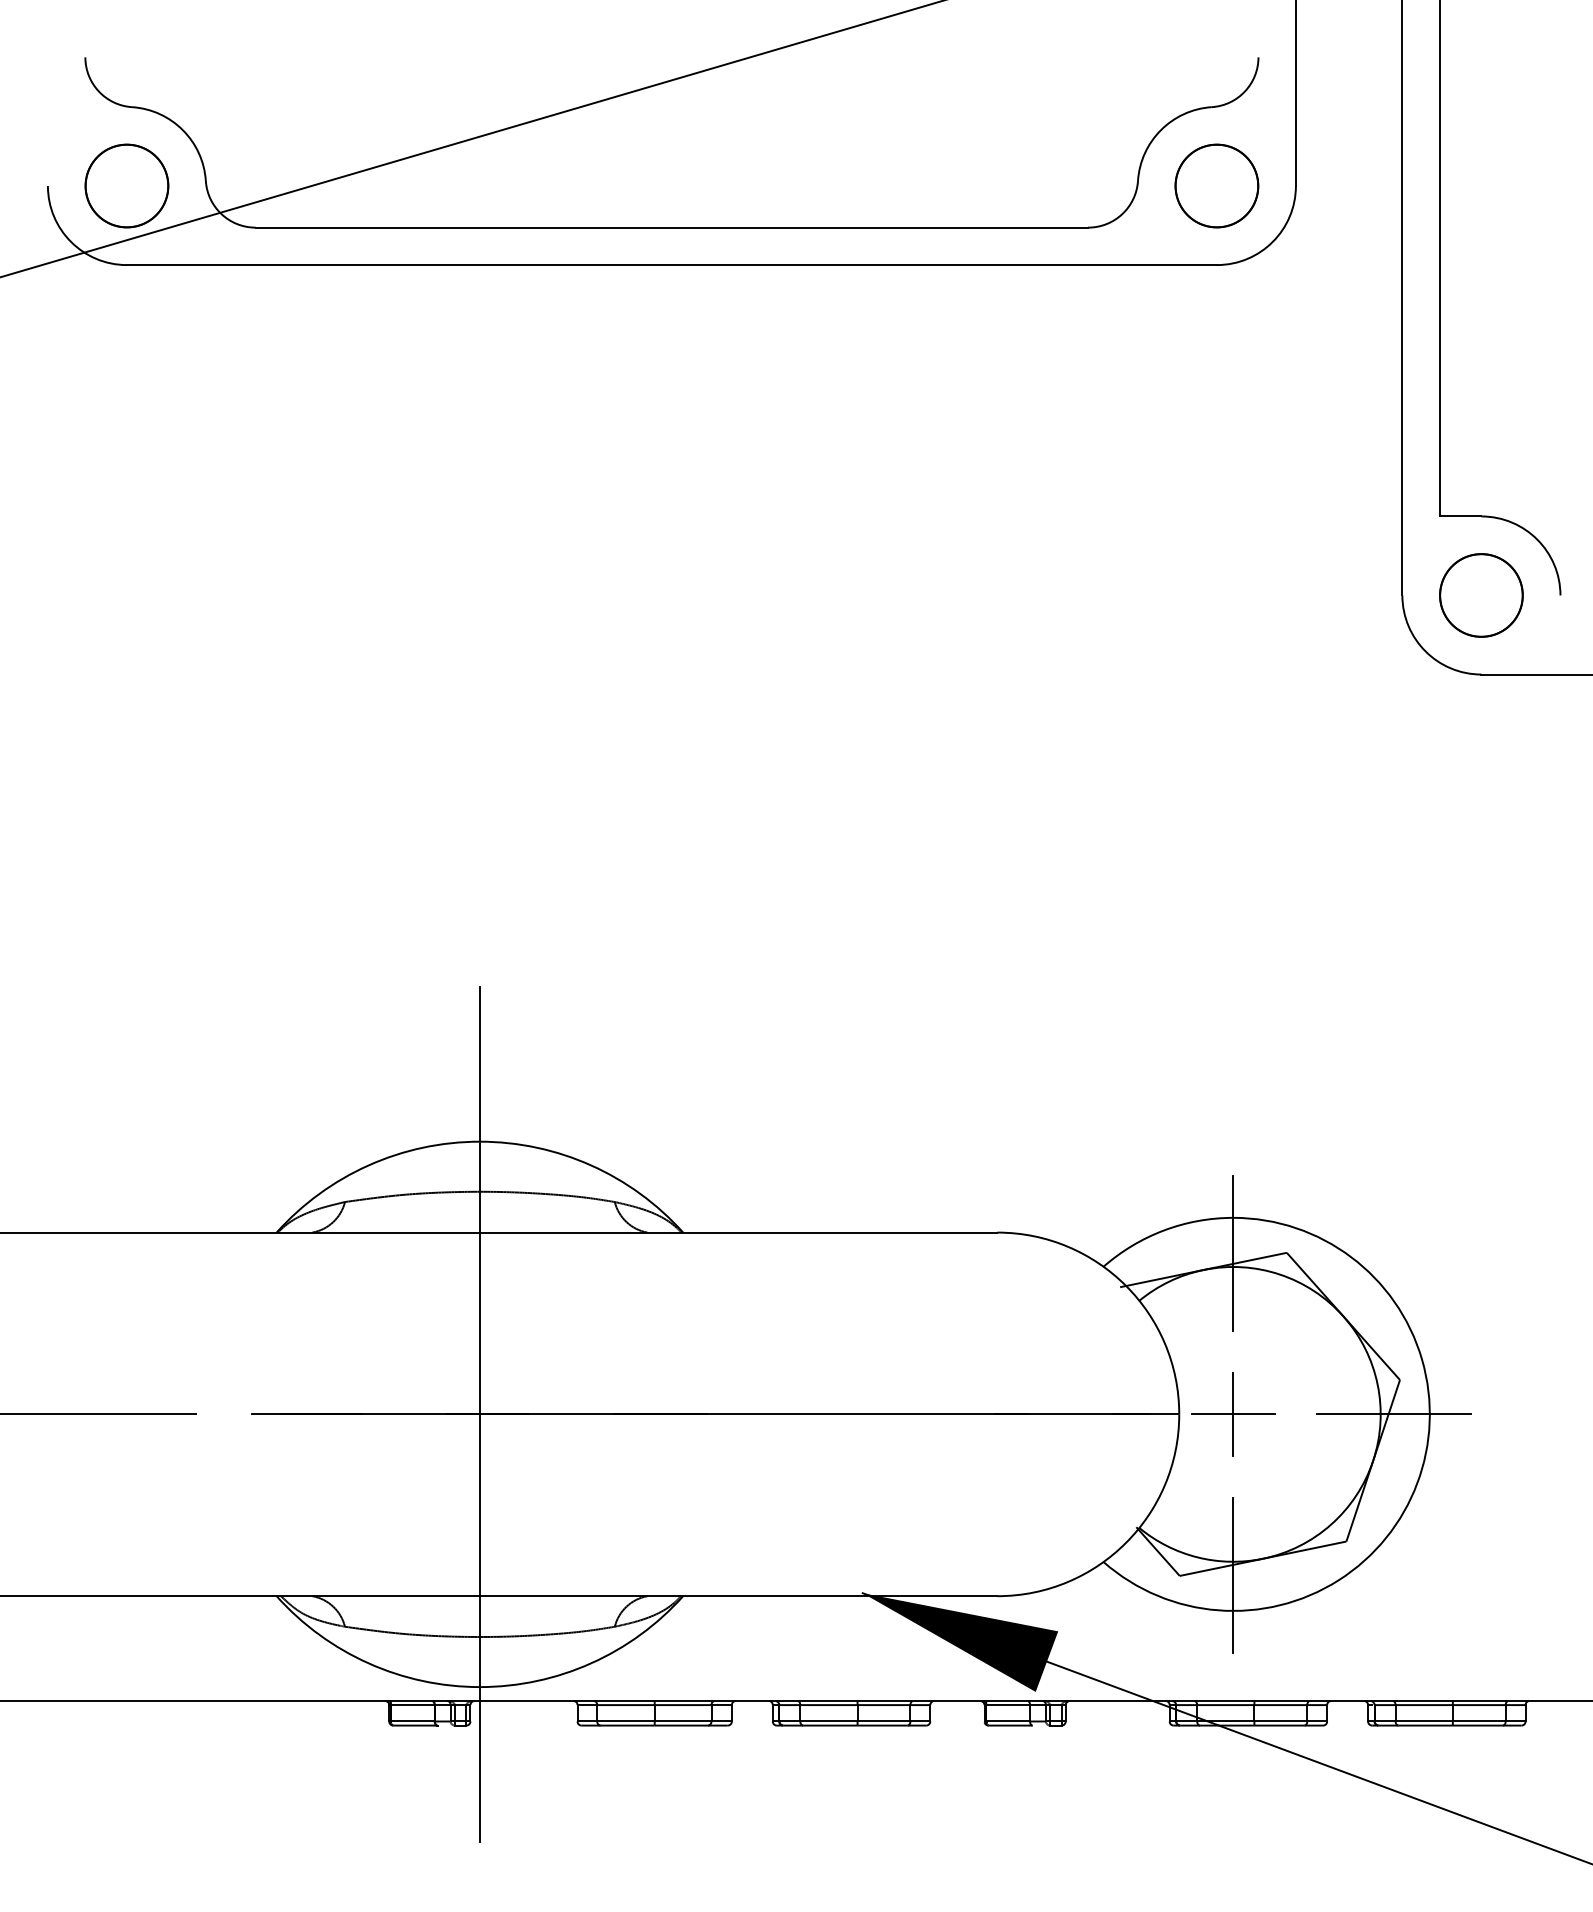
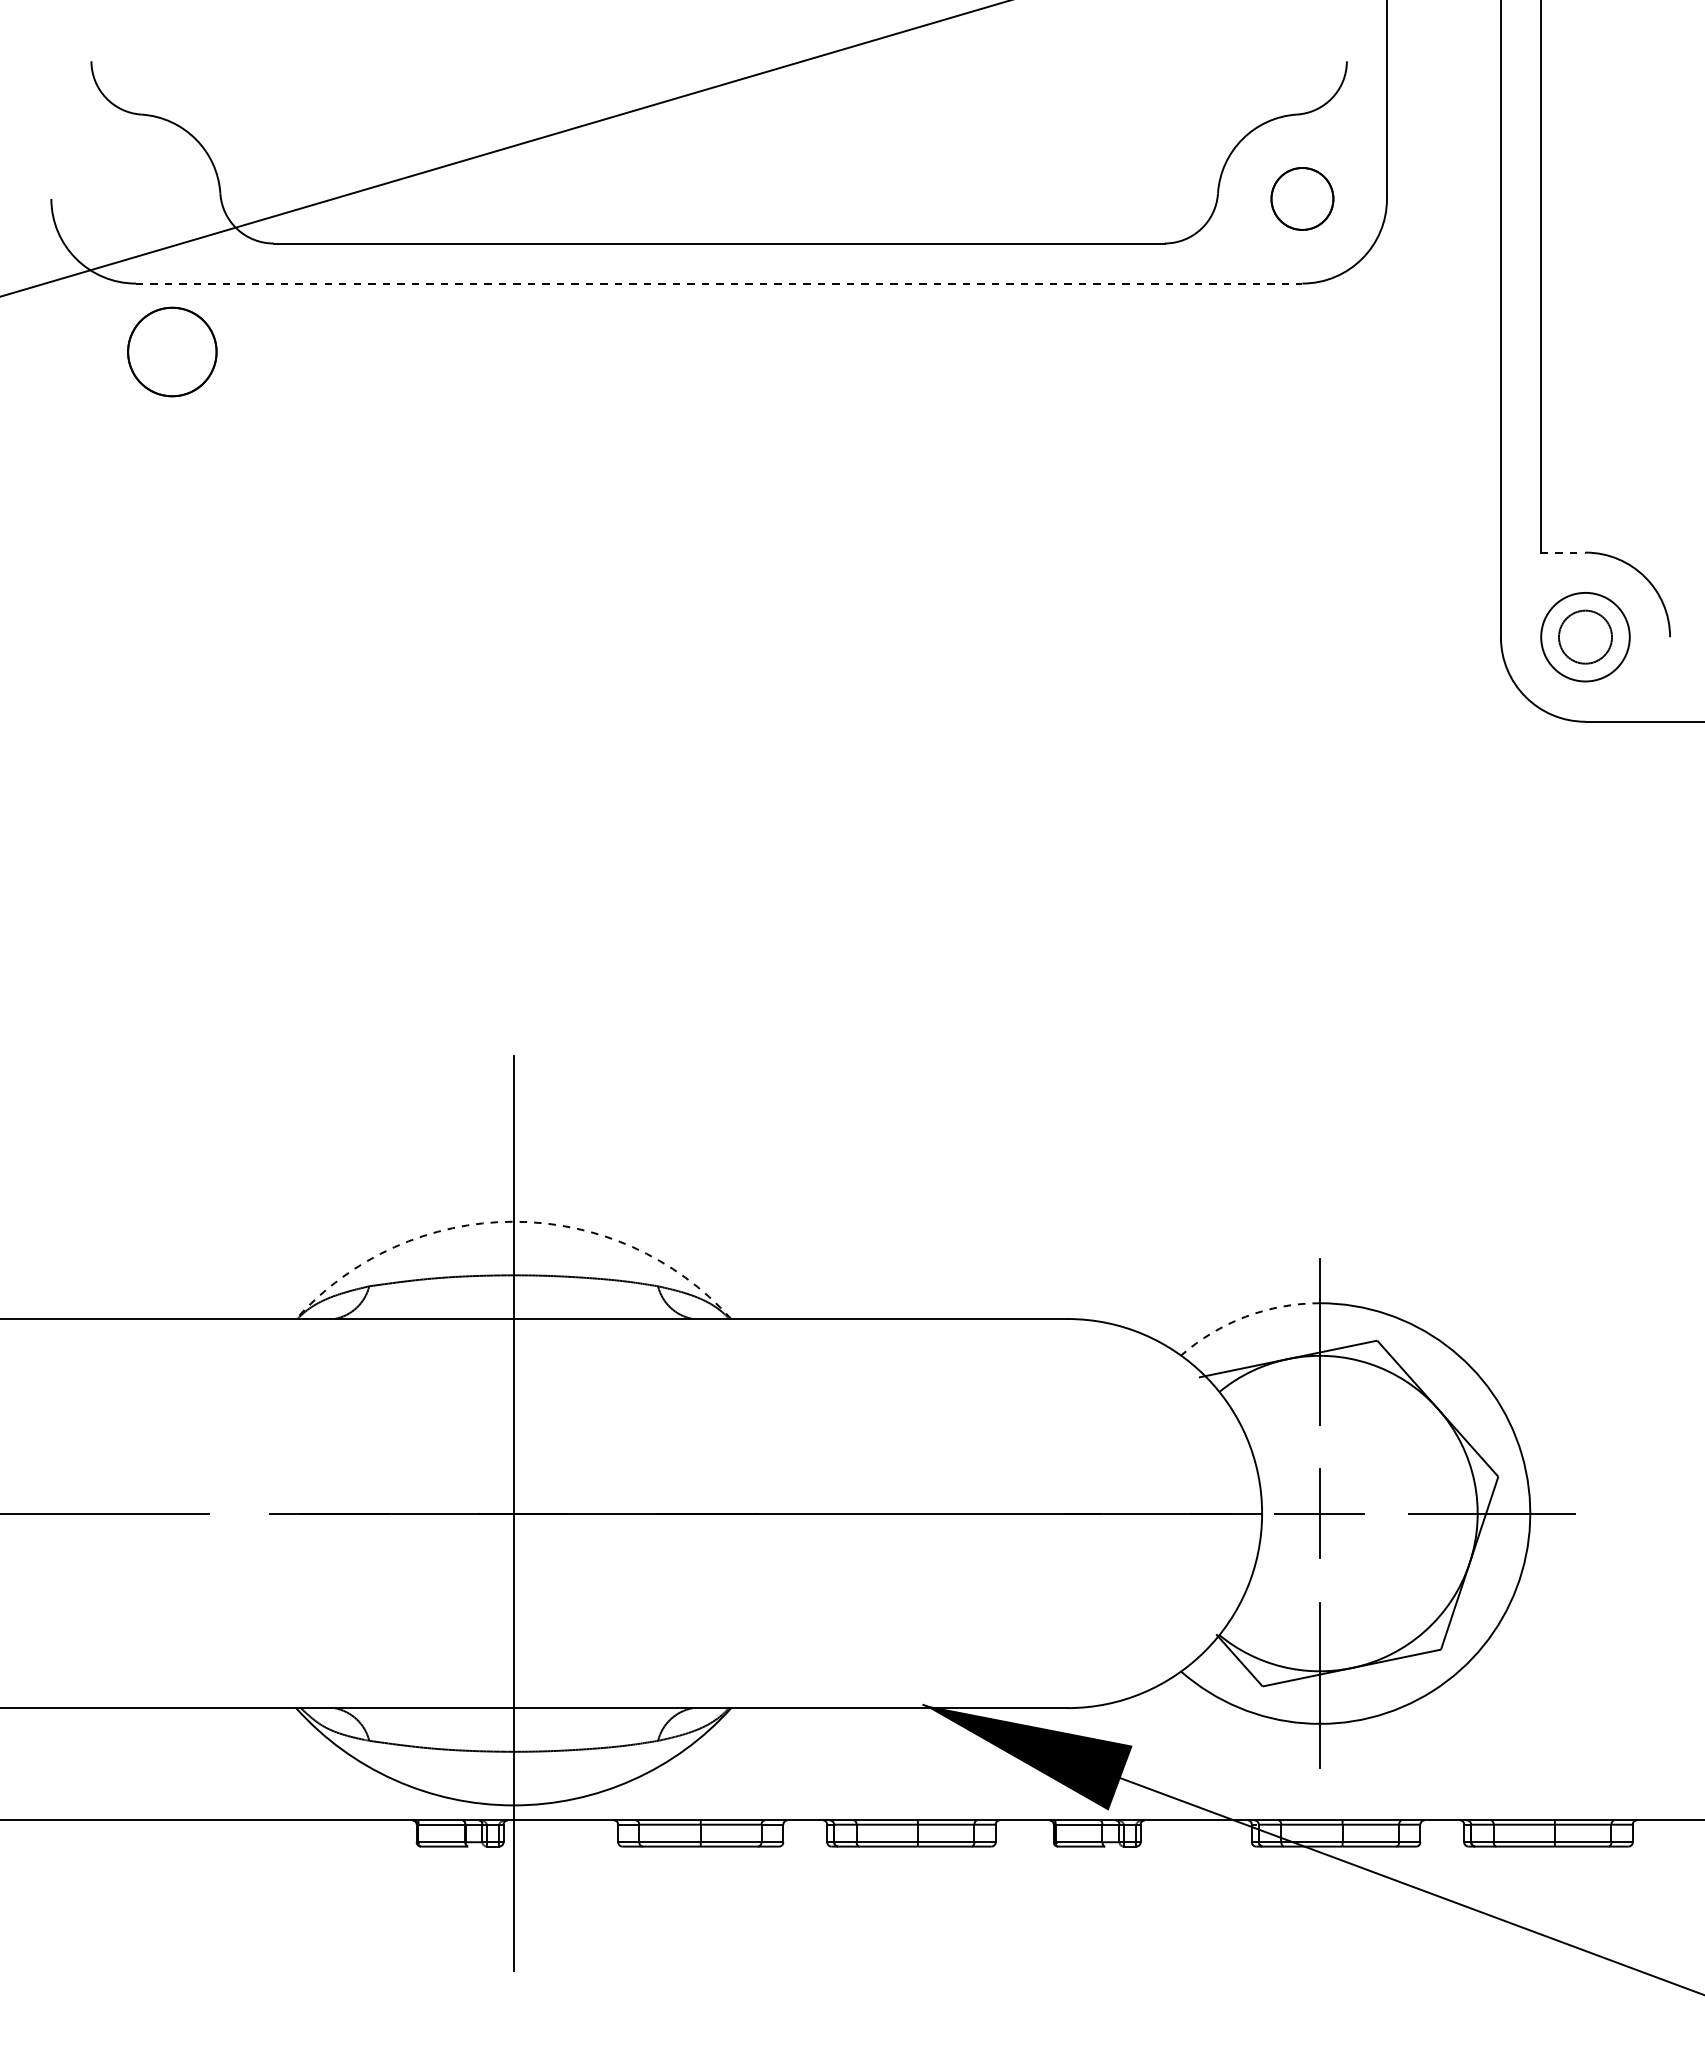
part: (126, 185) -> (171, 351), moved
part: (1216, 185) -> (1301, 198), size x0.7
line: (671, 265) -> (718, 284), solid -> dashed
line: (1460, 516) -> (1563, 552), solid -> dashed
circle: (1481, 595) -> (1585, 637), size x0.6
arc: (479, 1141) -> (513, 1221), solid -> dashed
arc: (1163, 1230) -> (1245, 1316), solid -> dashed

